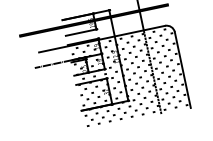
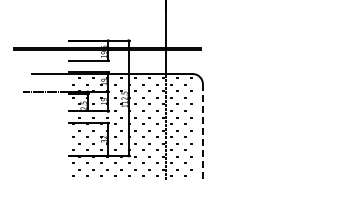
line: (182, 70) -> (202, 132), solid -> dashed

